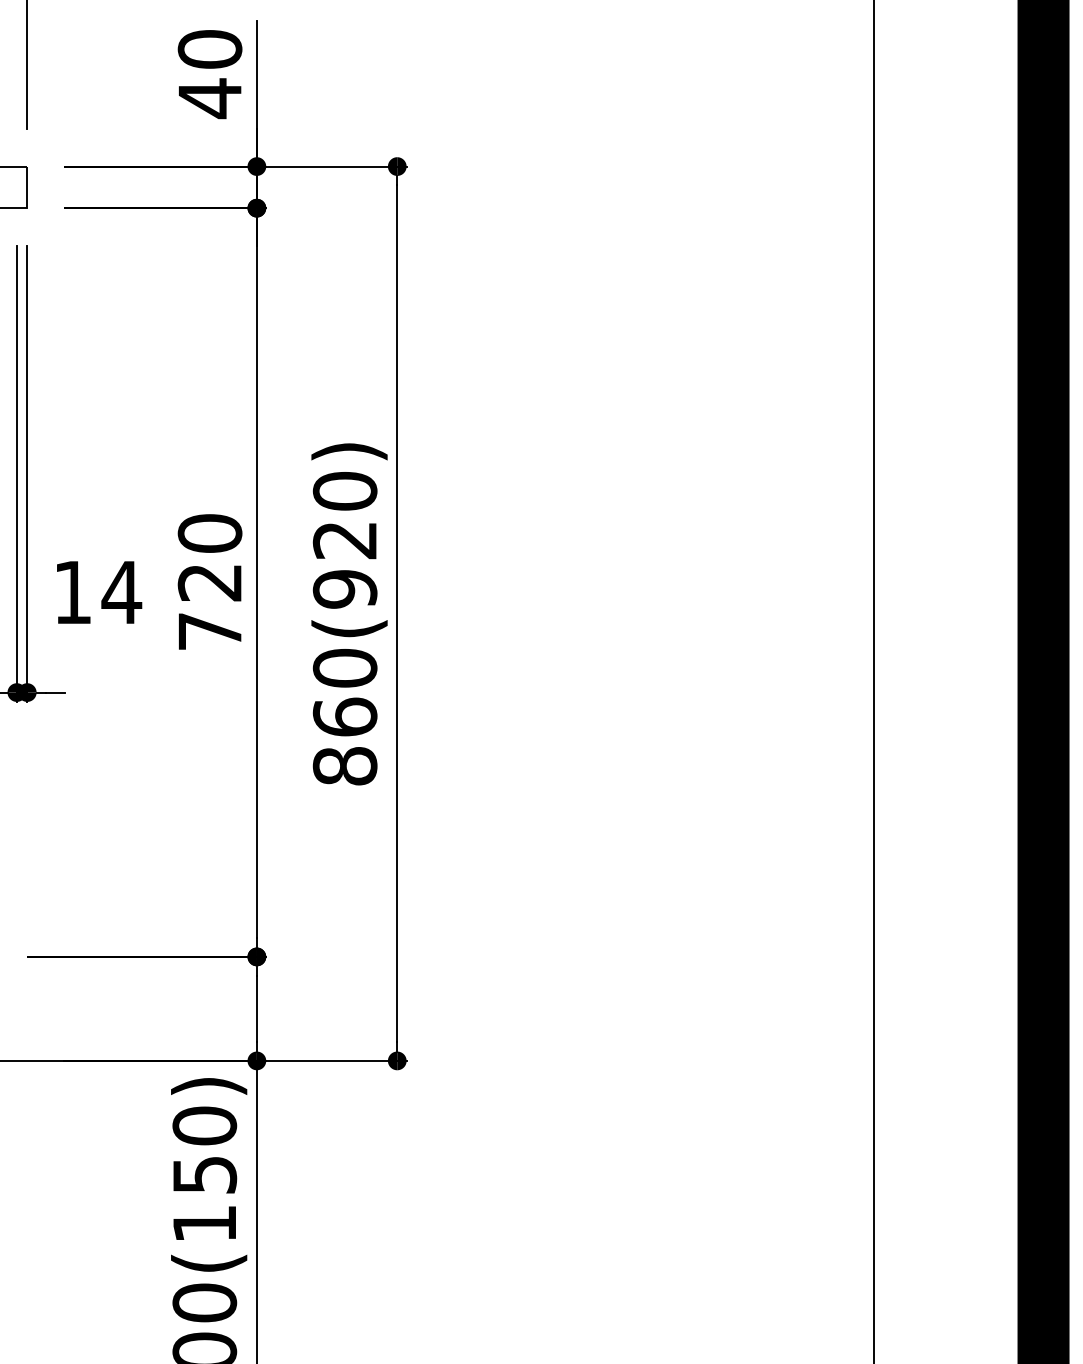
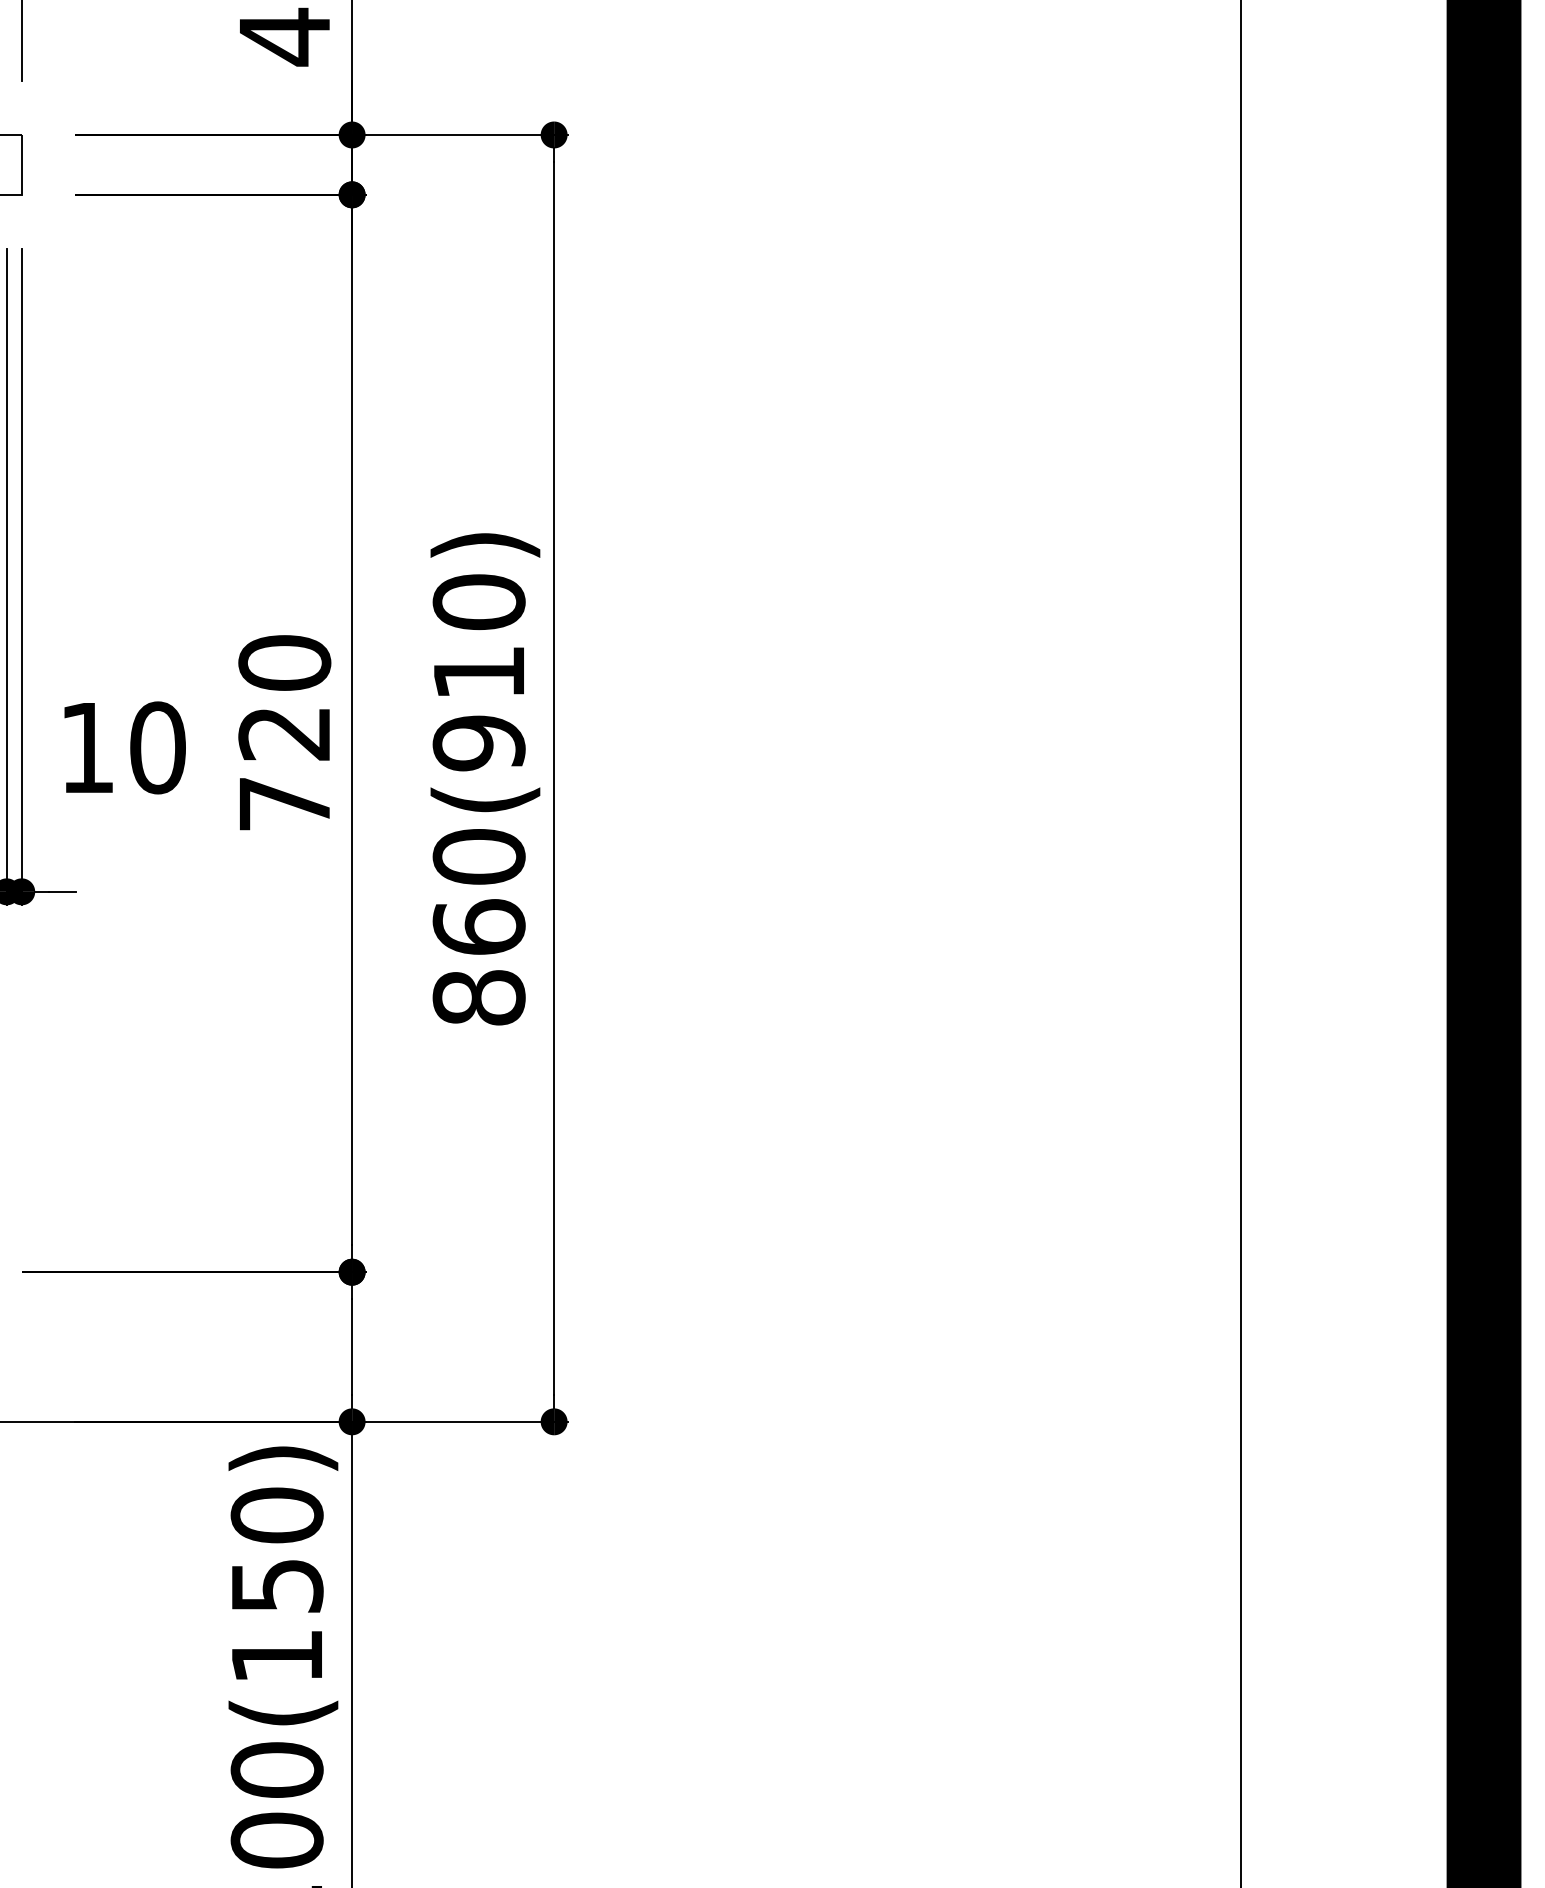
text: (344, 540) -> (478, 673), 860(920) -> 860(910)
text: (121, 592) -> (157, 747), 14 -> 10

